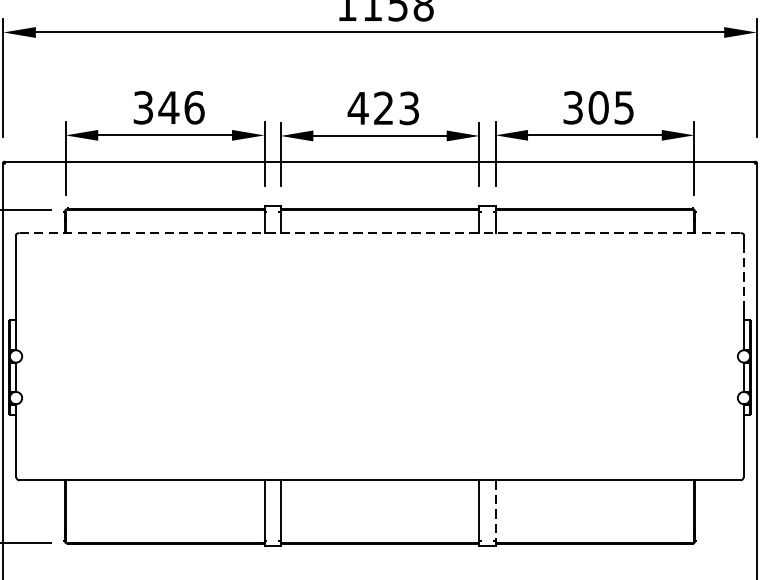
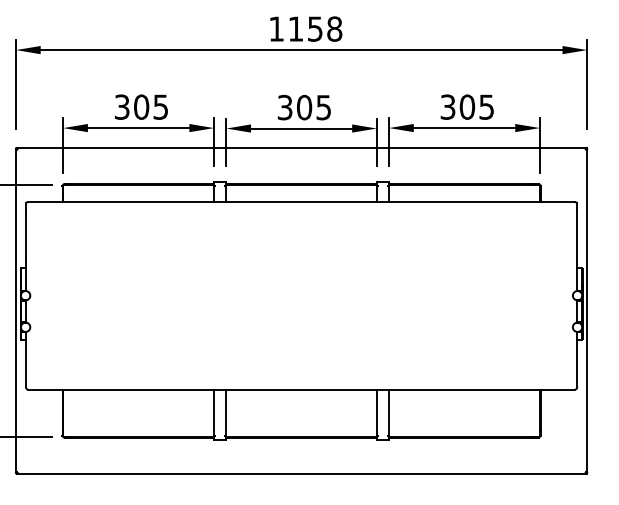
text: (180, 106) -> (150, 106), 346 -> 305
text: (383, 108) -> (304, 107), 423 -> 305
line: (381, 233) -> (302, 202), dashed -> solid
line: (743, 275) -> (577, 234), dashed -> solid
line: (495, 511) -> (389, 413), dashed -> solid

